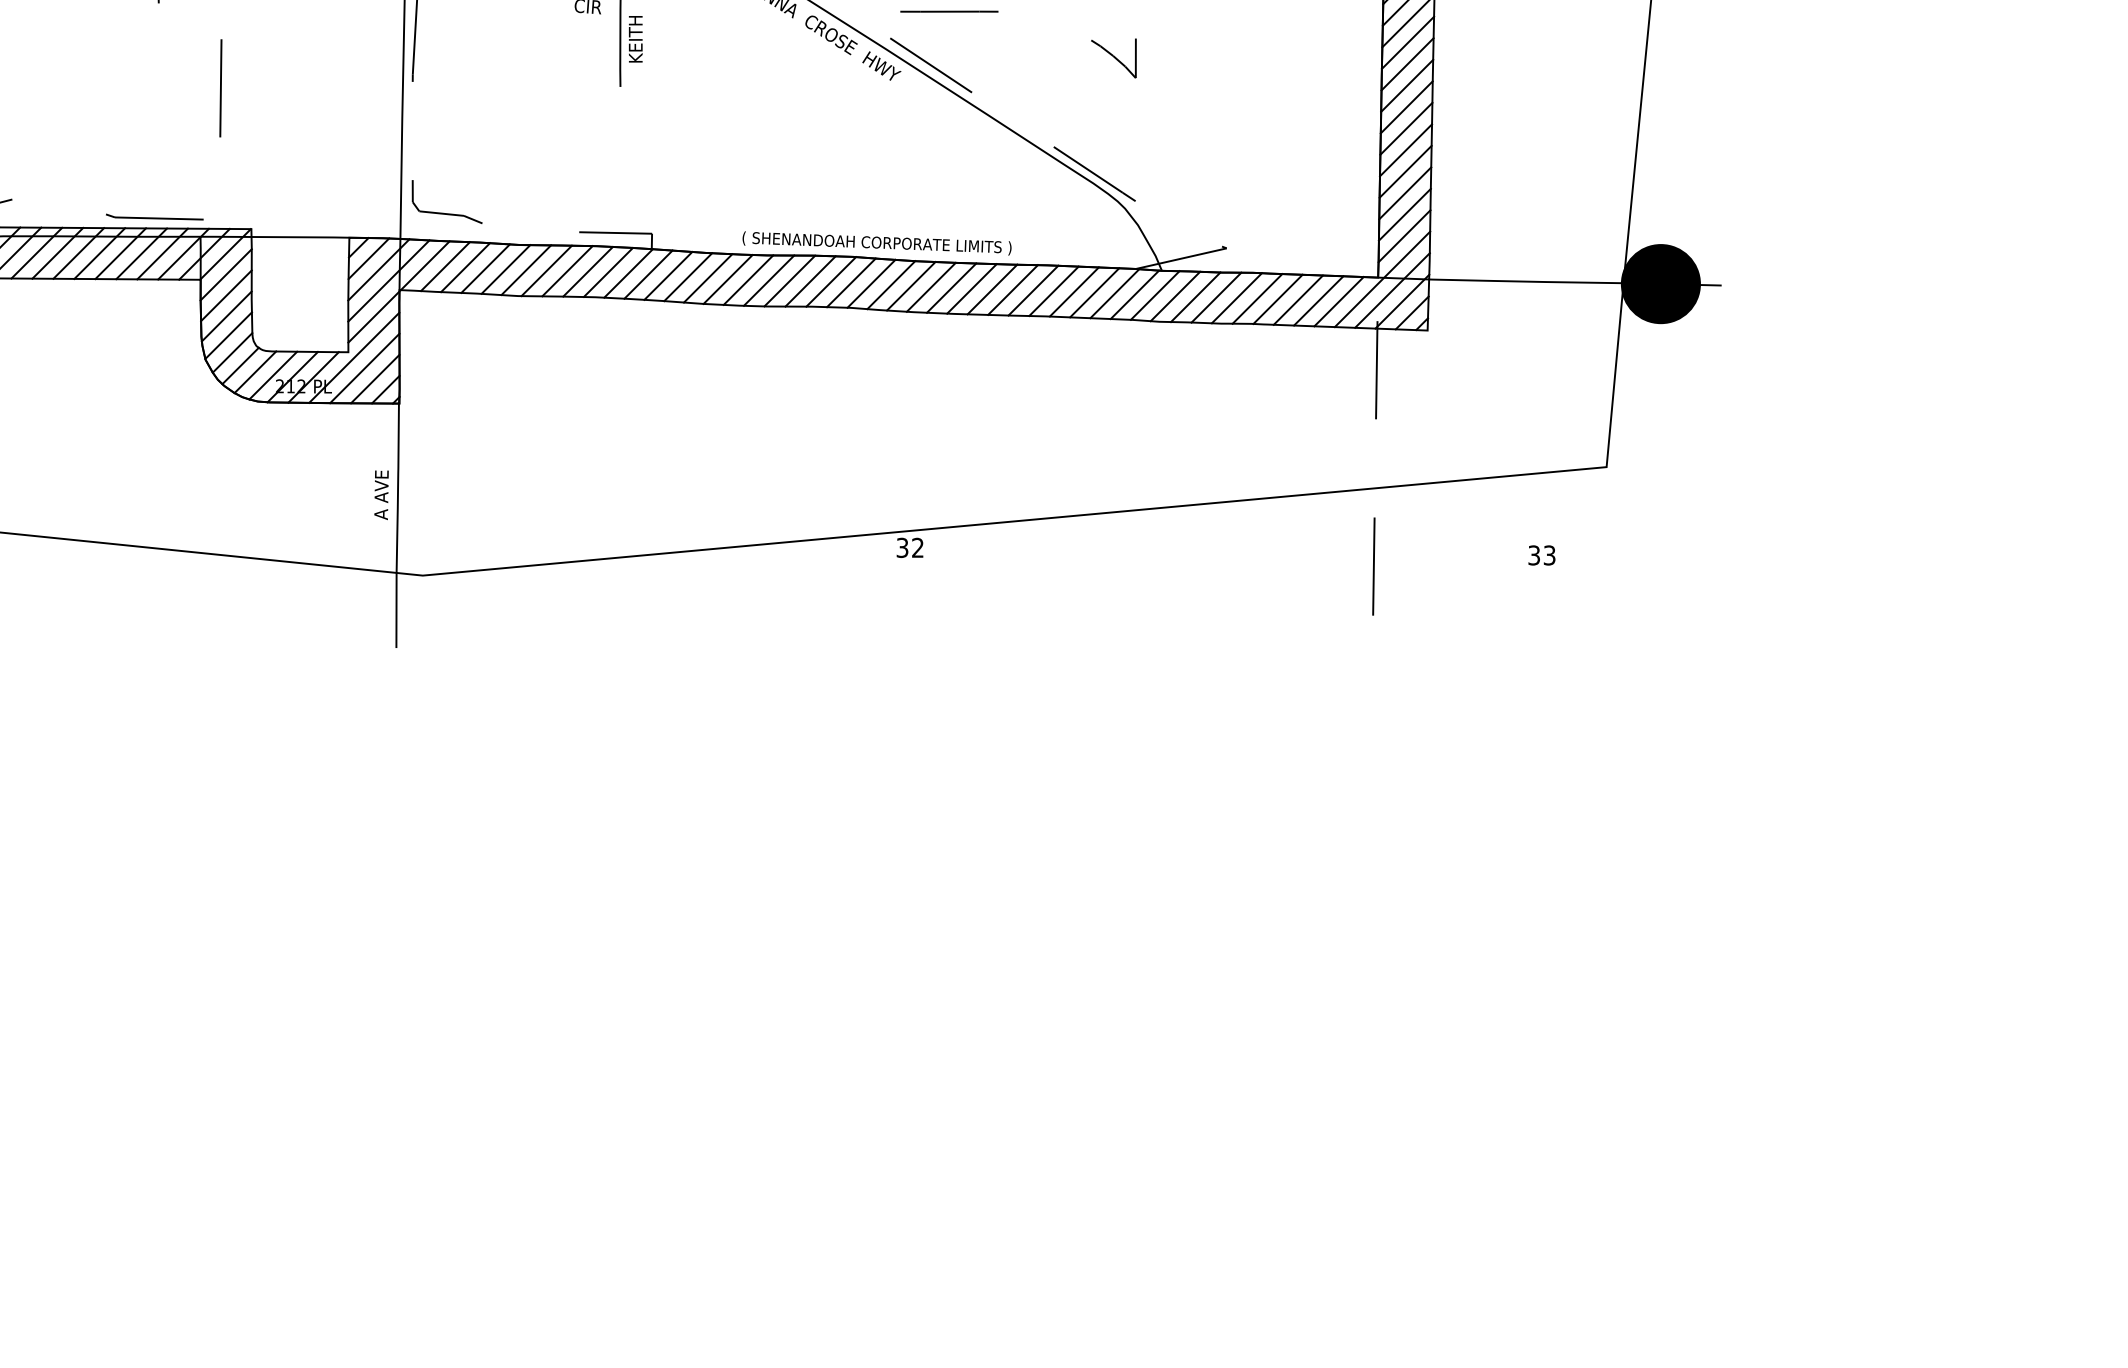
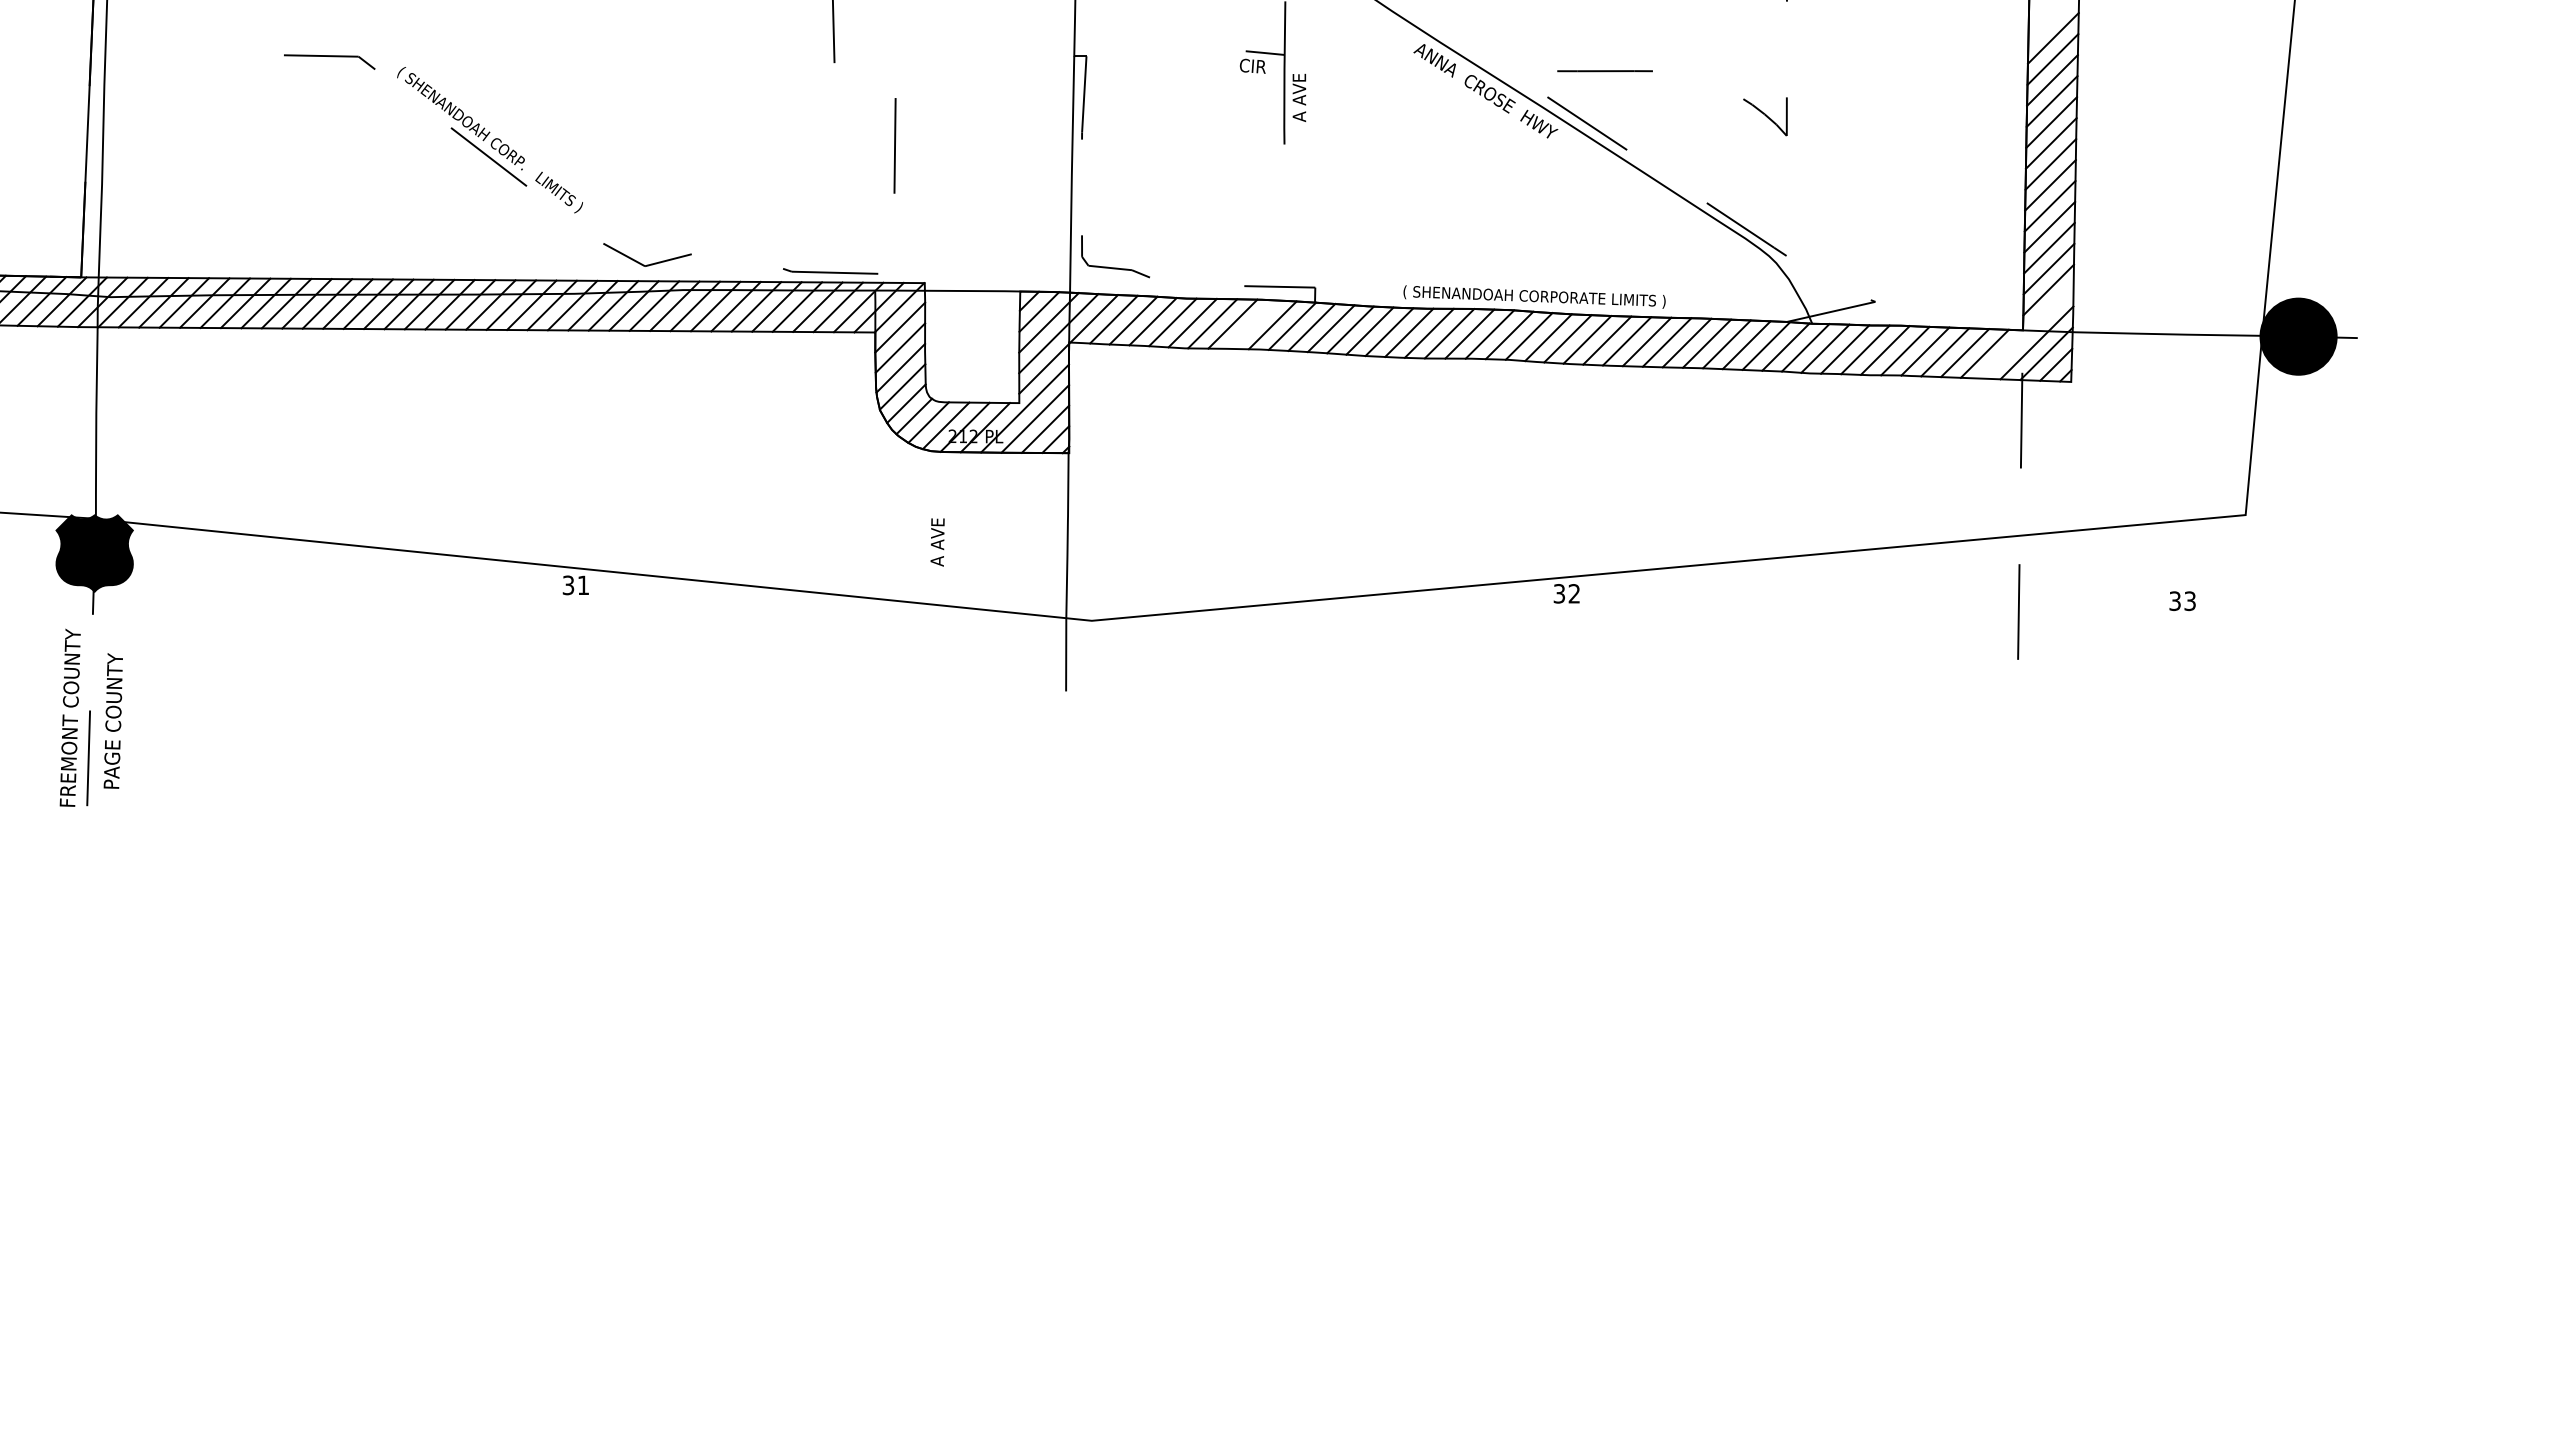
text: (635, 38) -> (1299, 97), KEITH -> A AVE
line: (587, 271) -> (1252, 324), removed
line: (1381, 278) -> (2026, 331), removed
text: (381, 495) -> (937, 542), moved

